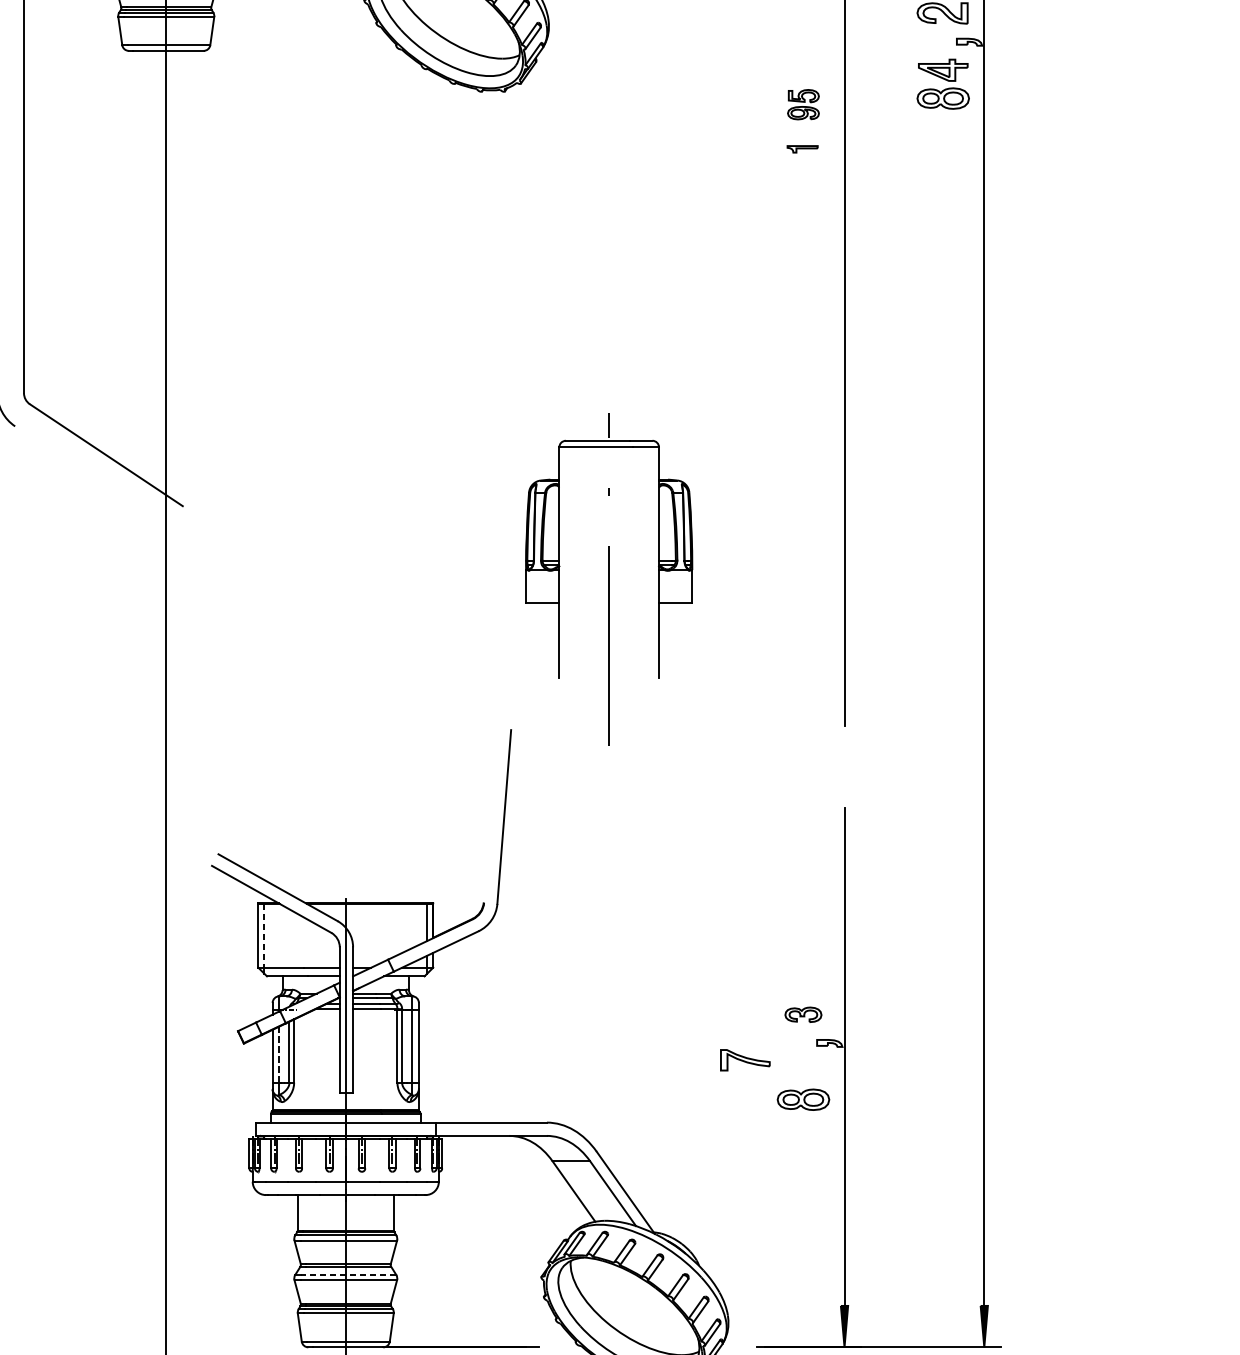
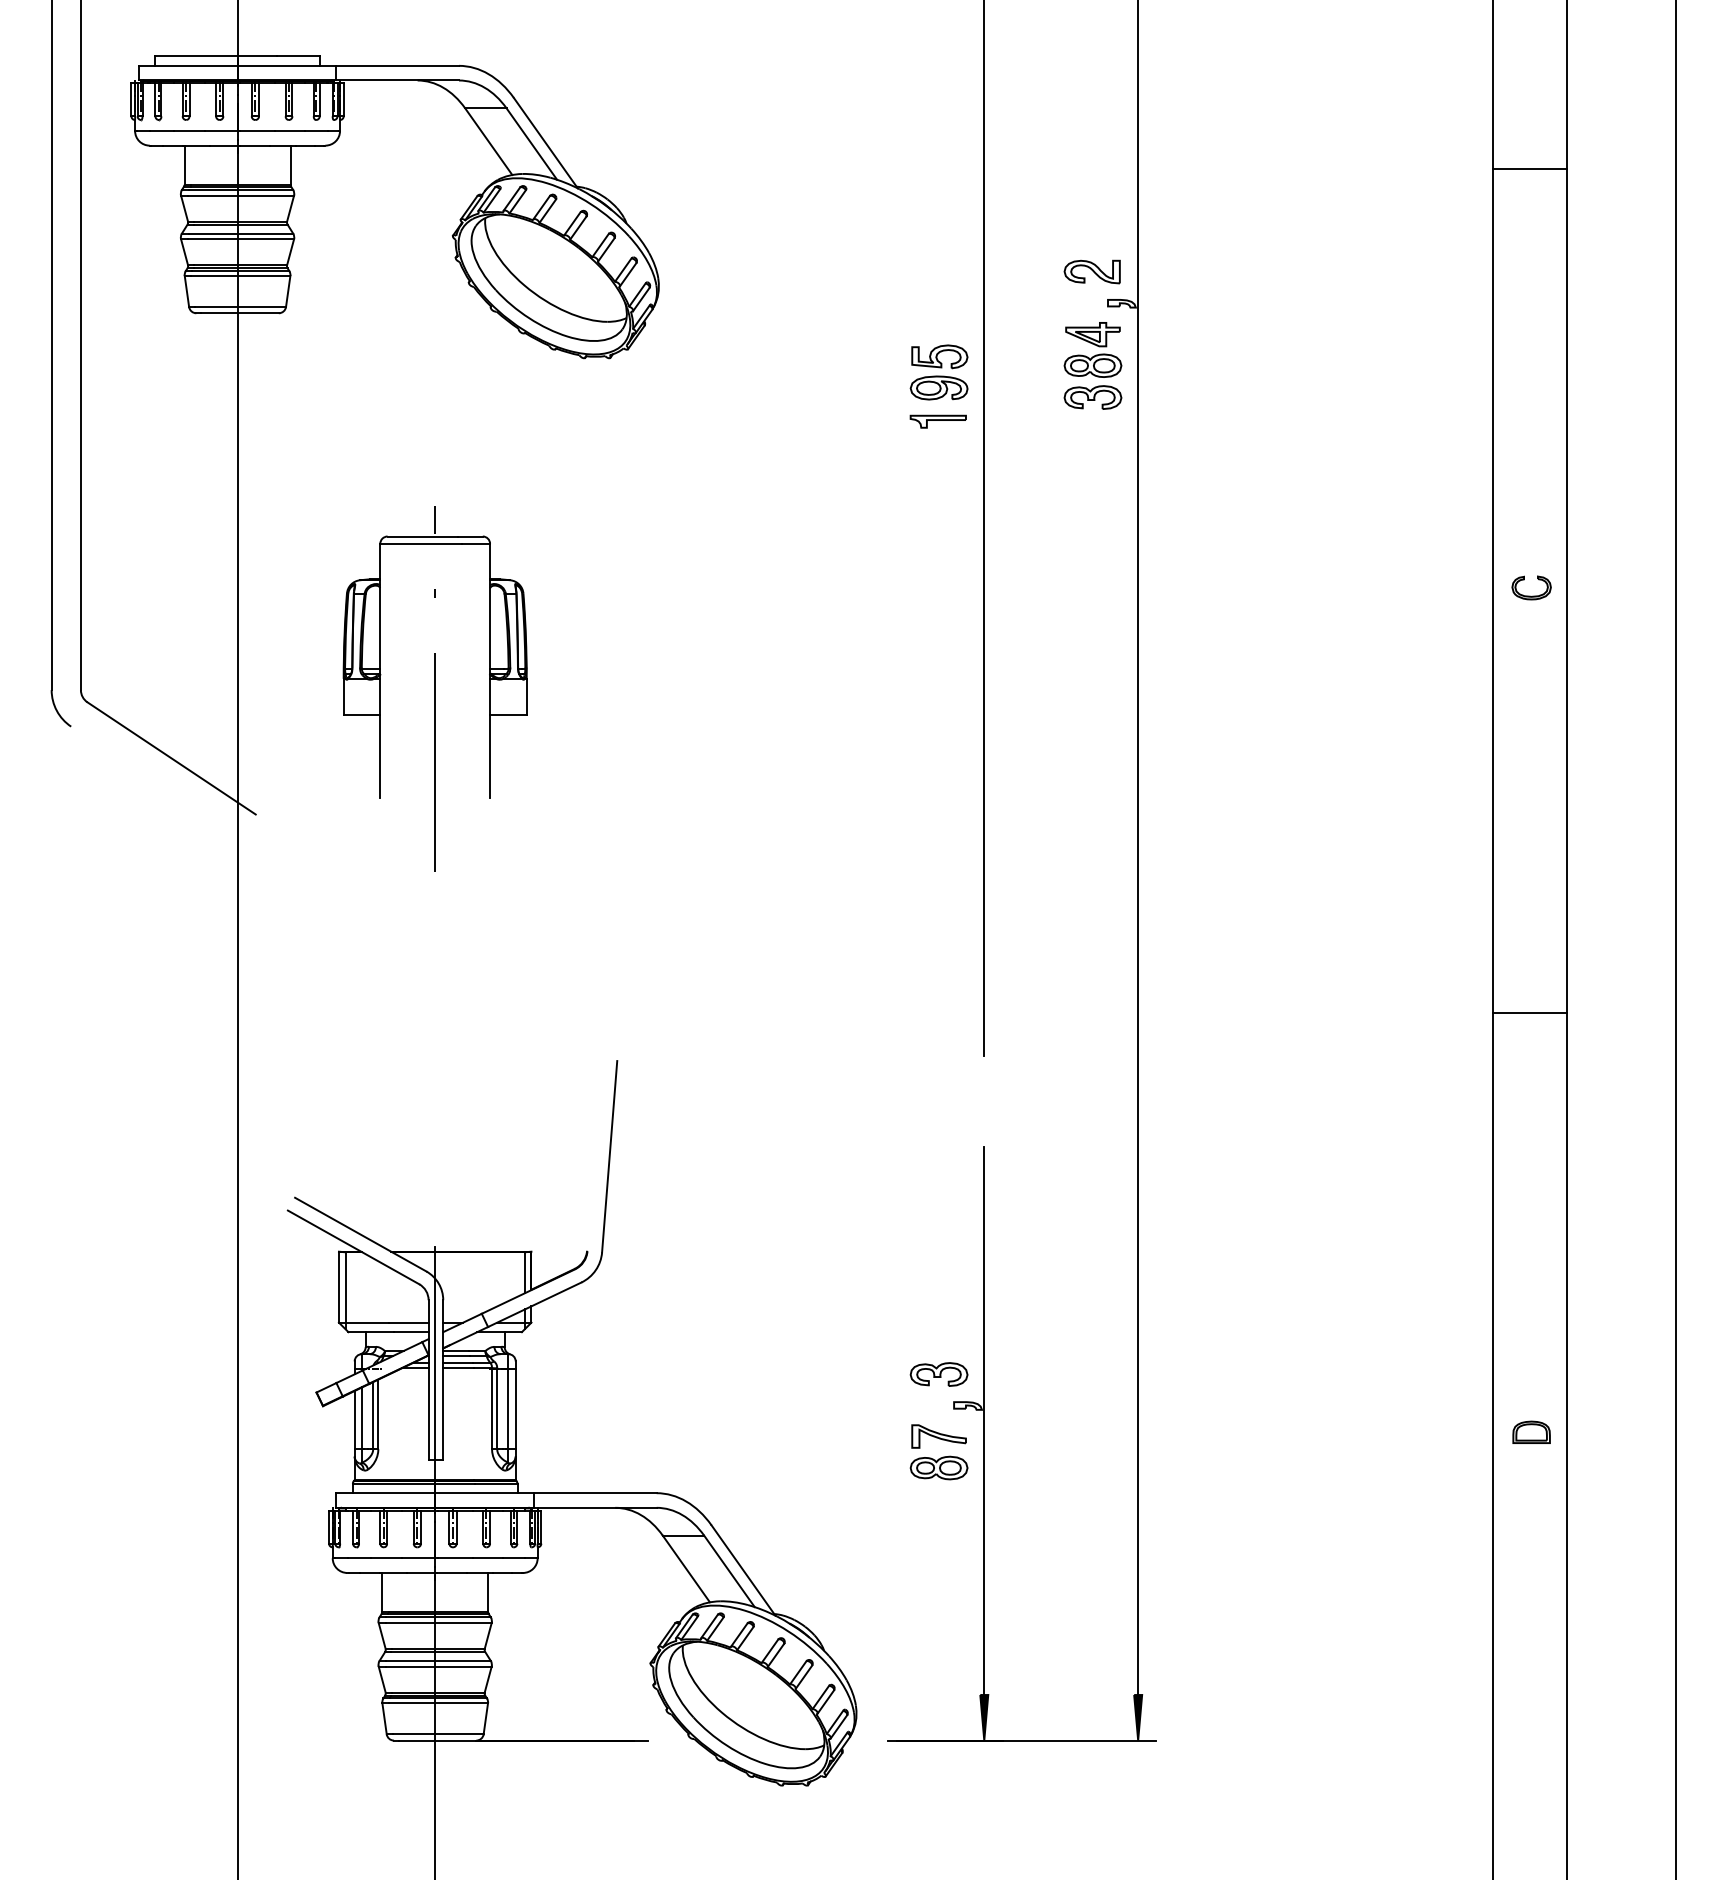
part: (802, 104) -> (938, 372), size x1.67
part: (942, 127) -> (1092, 397), added
part: (802, 149) -> (937, 421), size x1.67
part: (608, 578) -> (434, 688), moved
line: (264, 935) -> (345, 1287), dashed -> solid
part: (802, 1014) -> (938, 1374), size x1.43
line: (279, 1054) -> (362, 1418), dashed -> solid
part: (744, 1060) -> (938, 1436), moved
line: (348, 1274) -> (438, 1660), dashed -> solid

